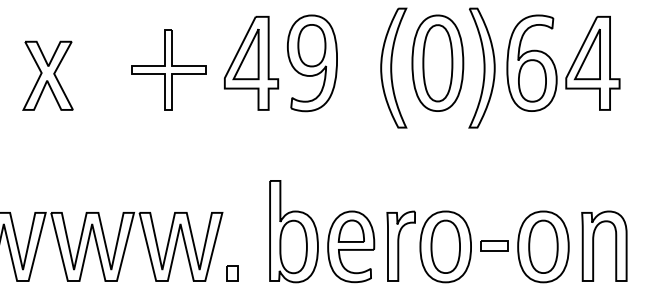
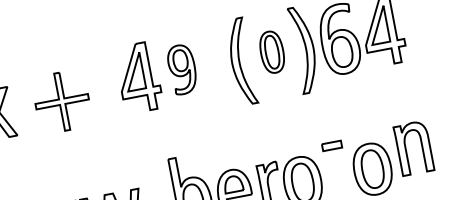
part: (437, 62) -> (271, 51), size x0.6
part: (312, 63) -> (182, 69), size x0.7
part: (168, 69) -> (61, 101), moved
part: (494, 245) -> (331, 145), moved
part: (594, 245) -> (406, 149), moved

